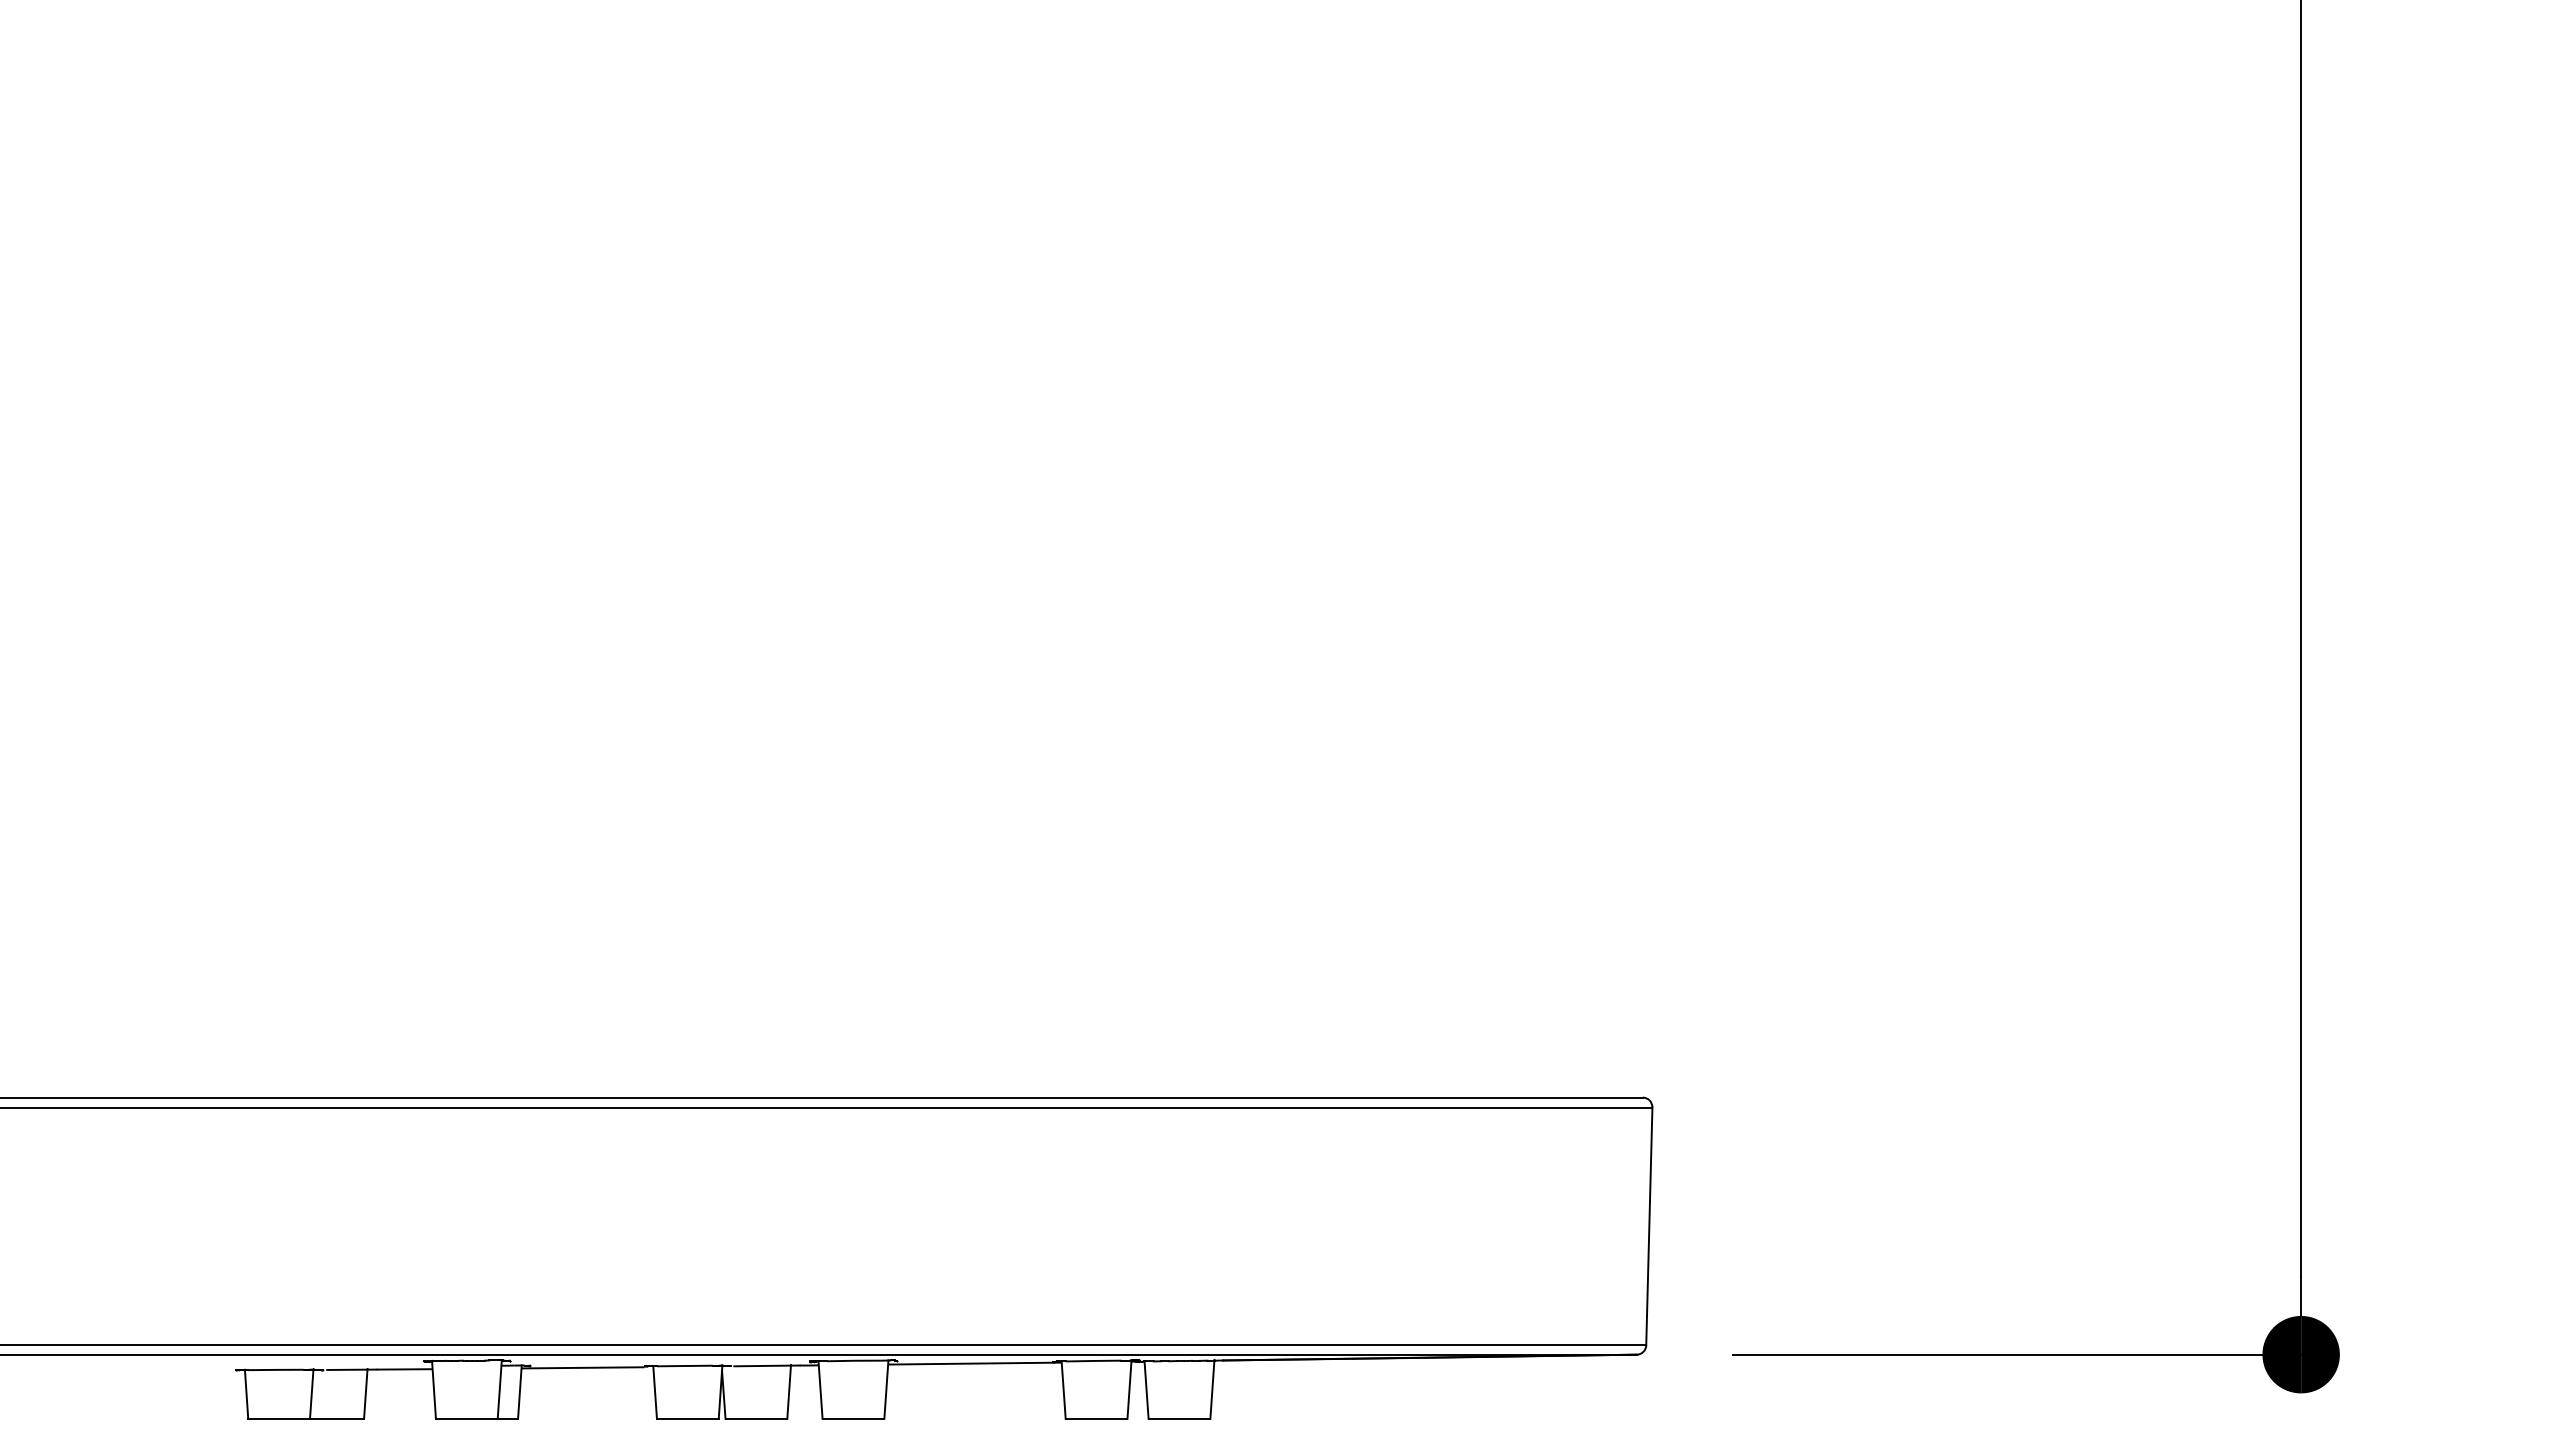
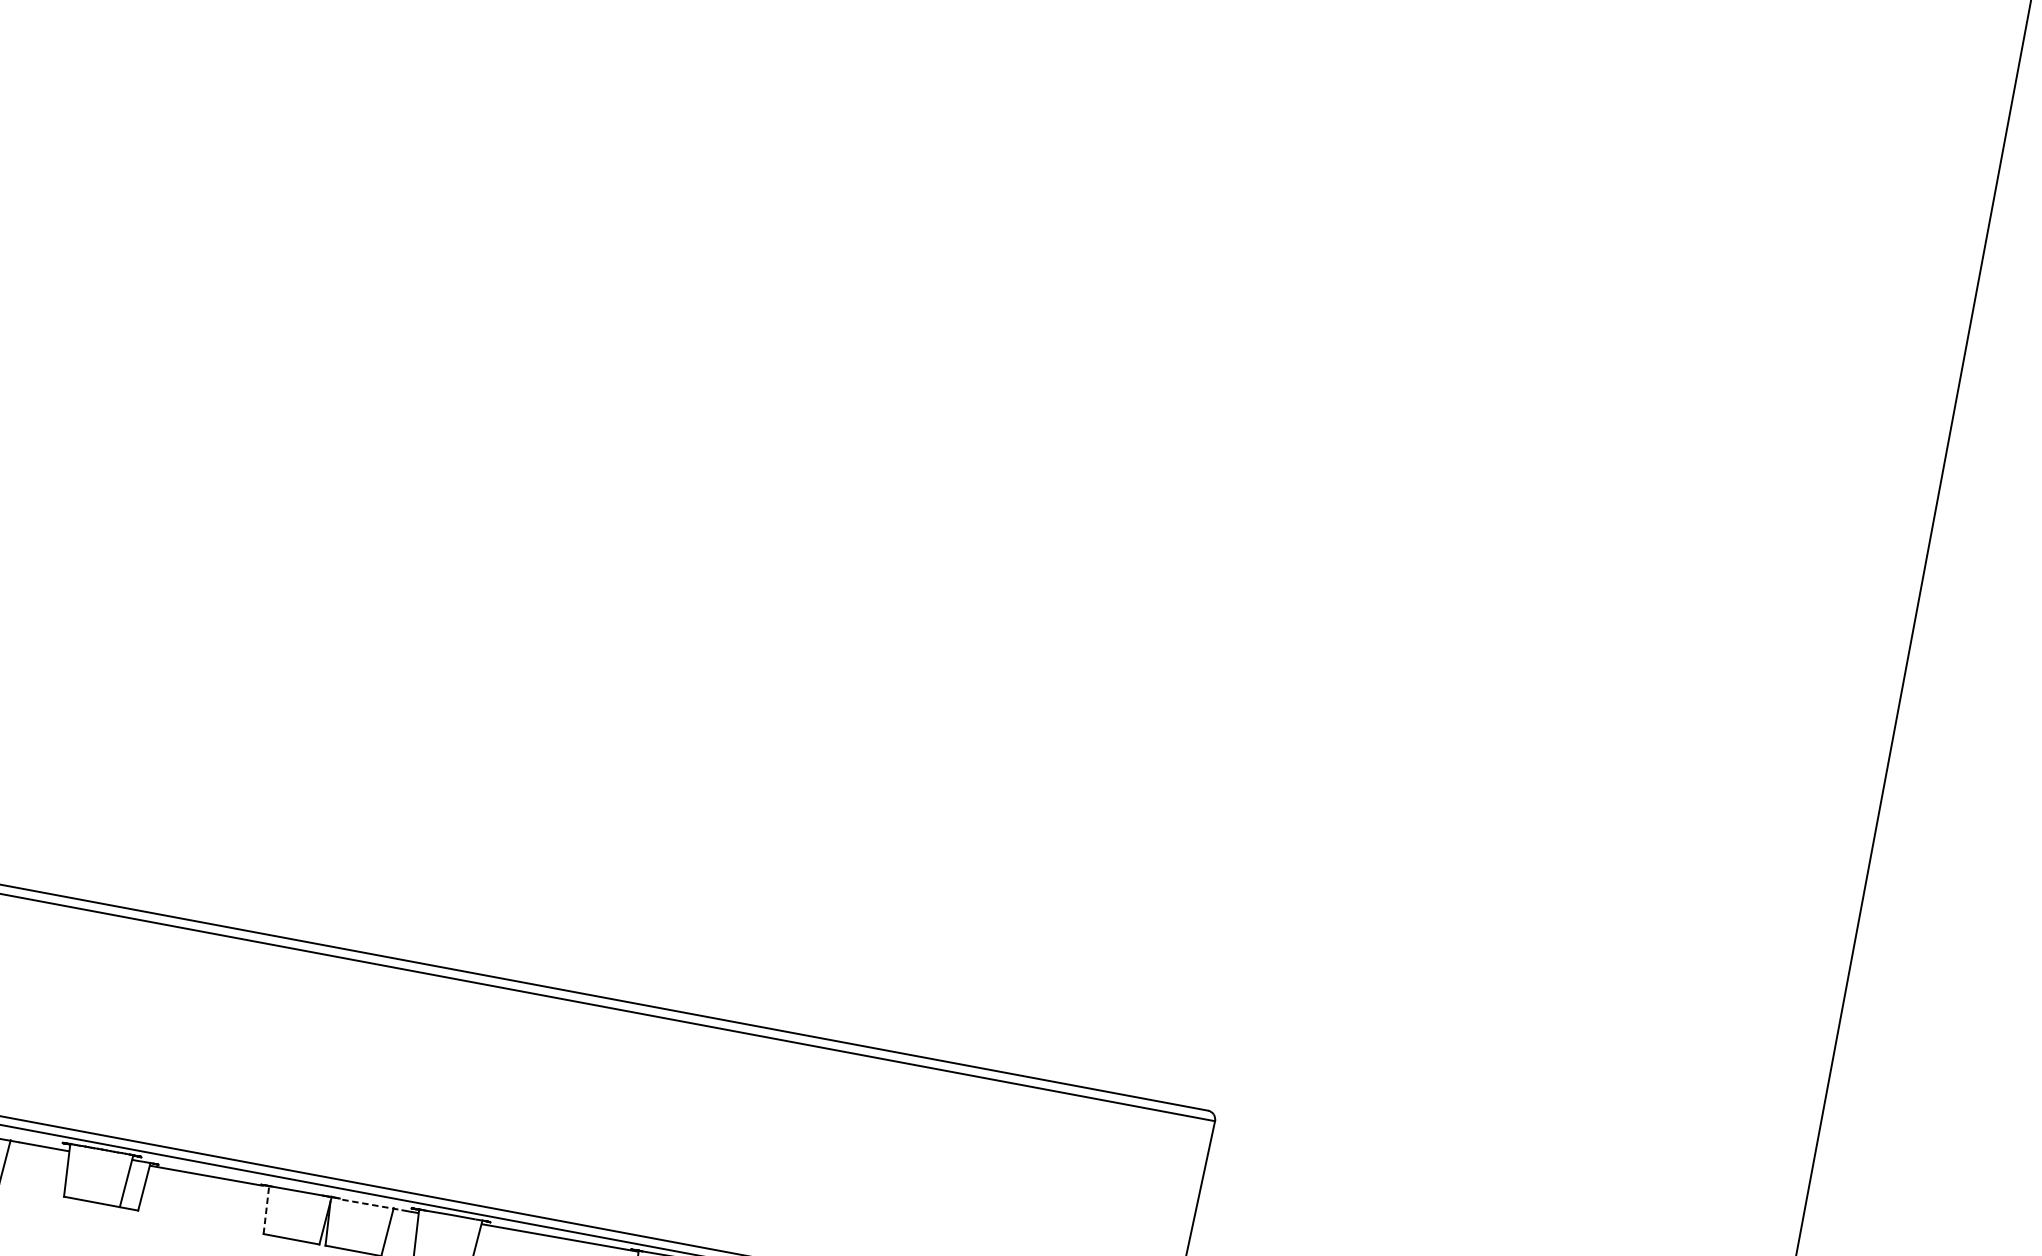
line: (766, 1365) -> (371, 1204), solid -> dashed
line: (655, 1392) -> (266, 1210), solid -> dashed

